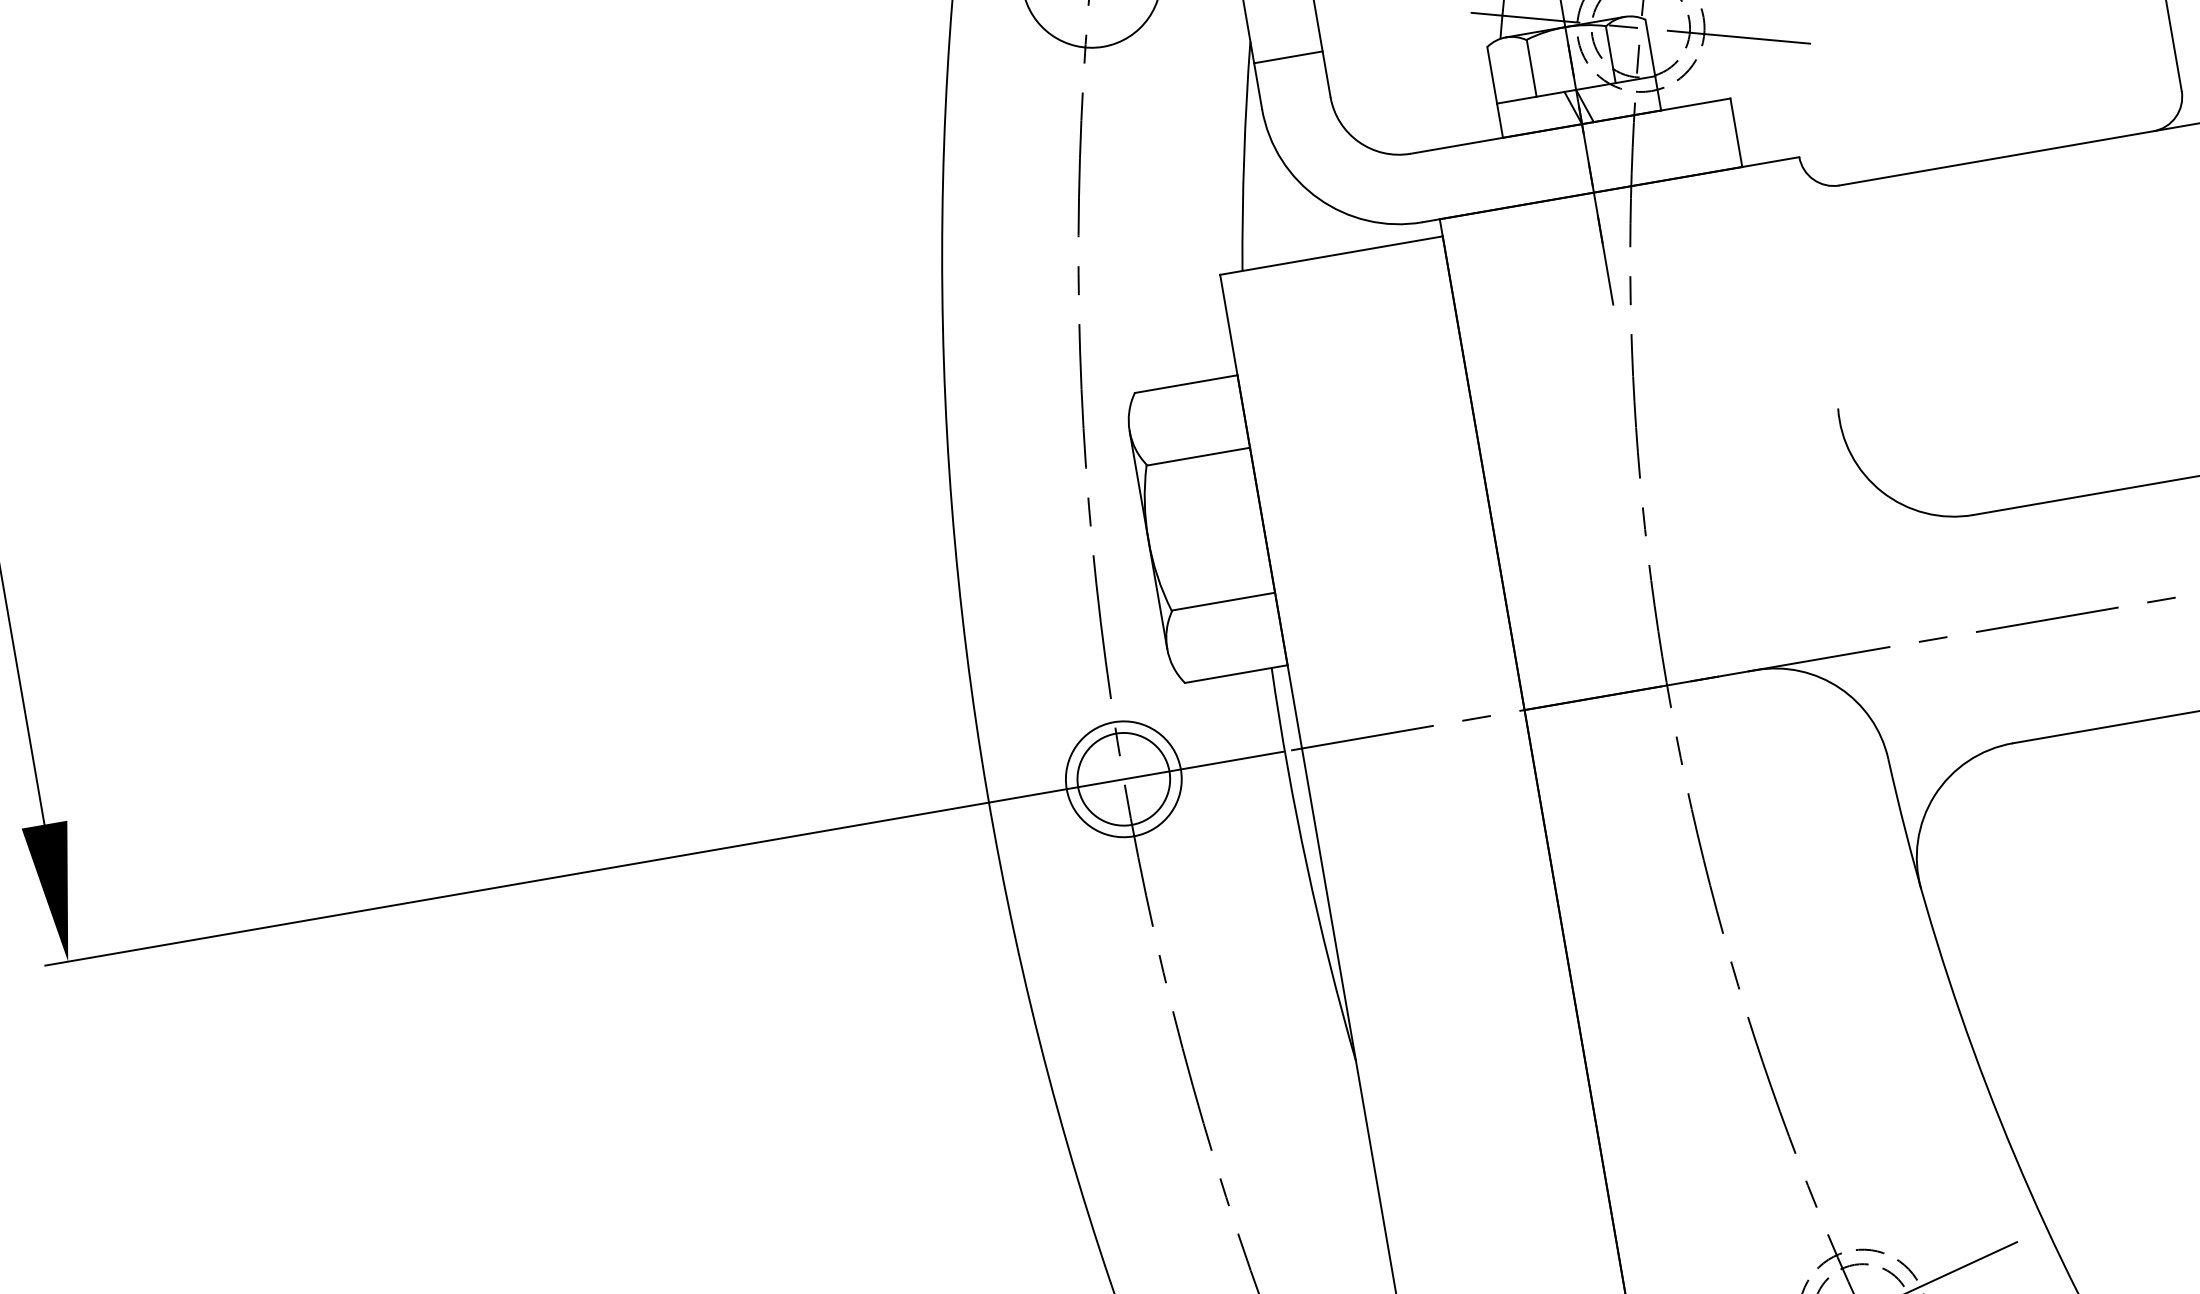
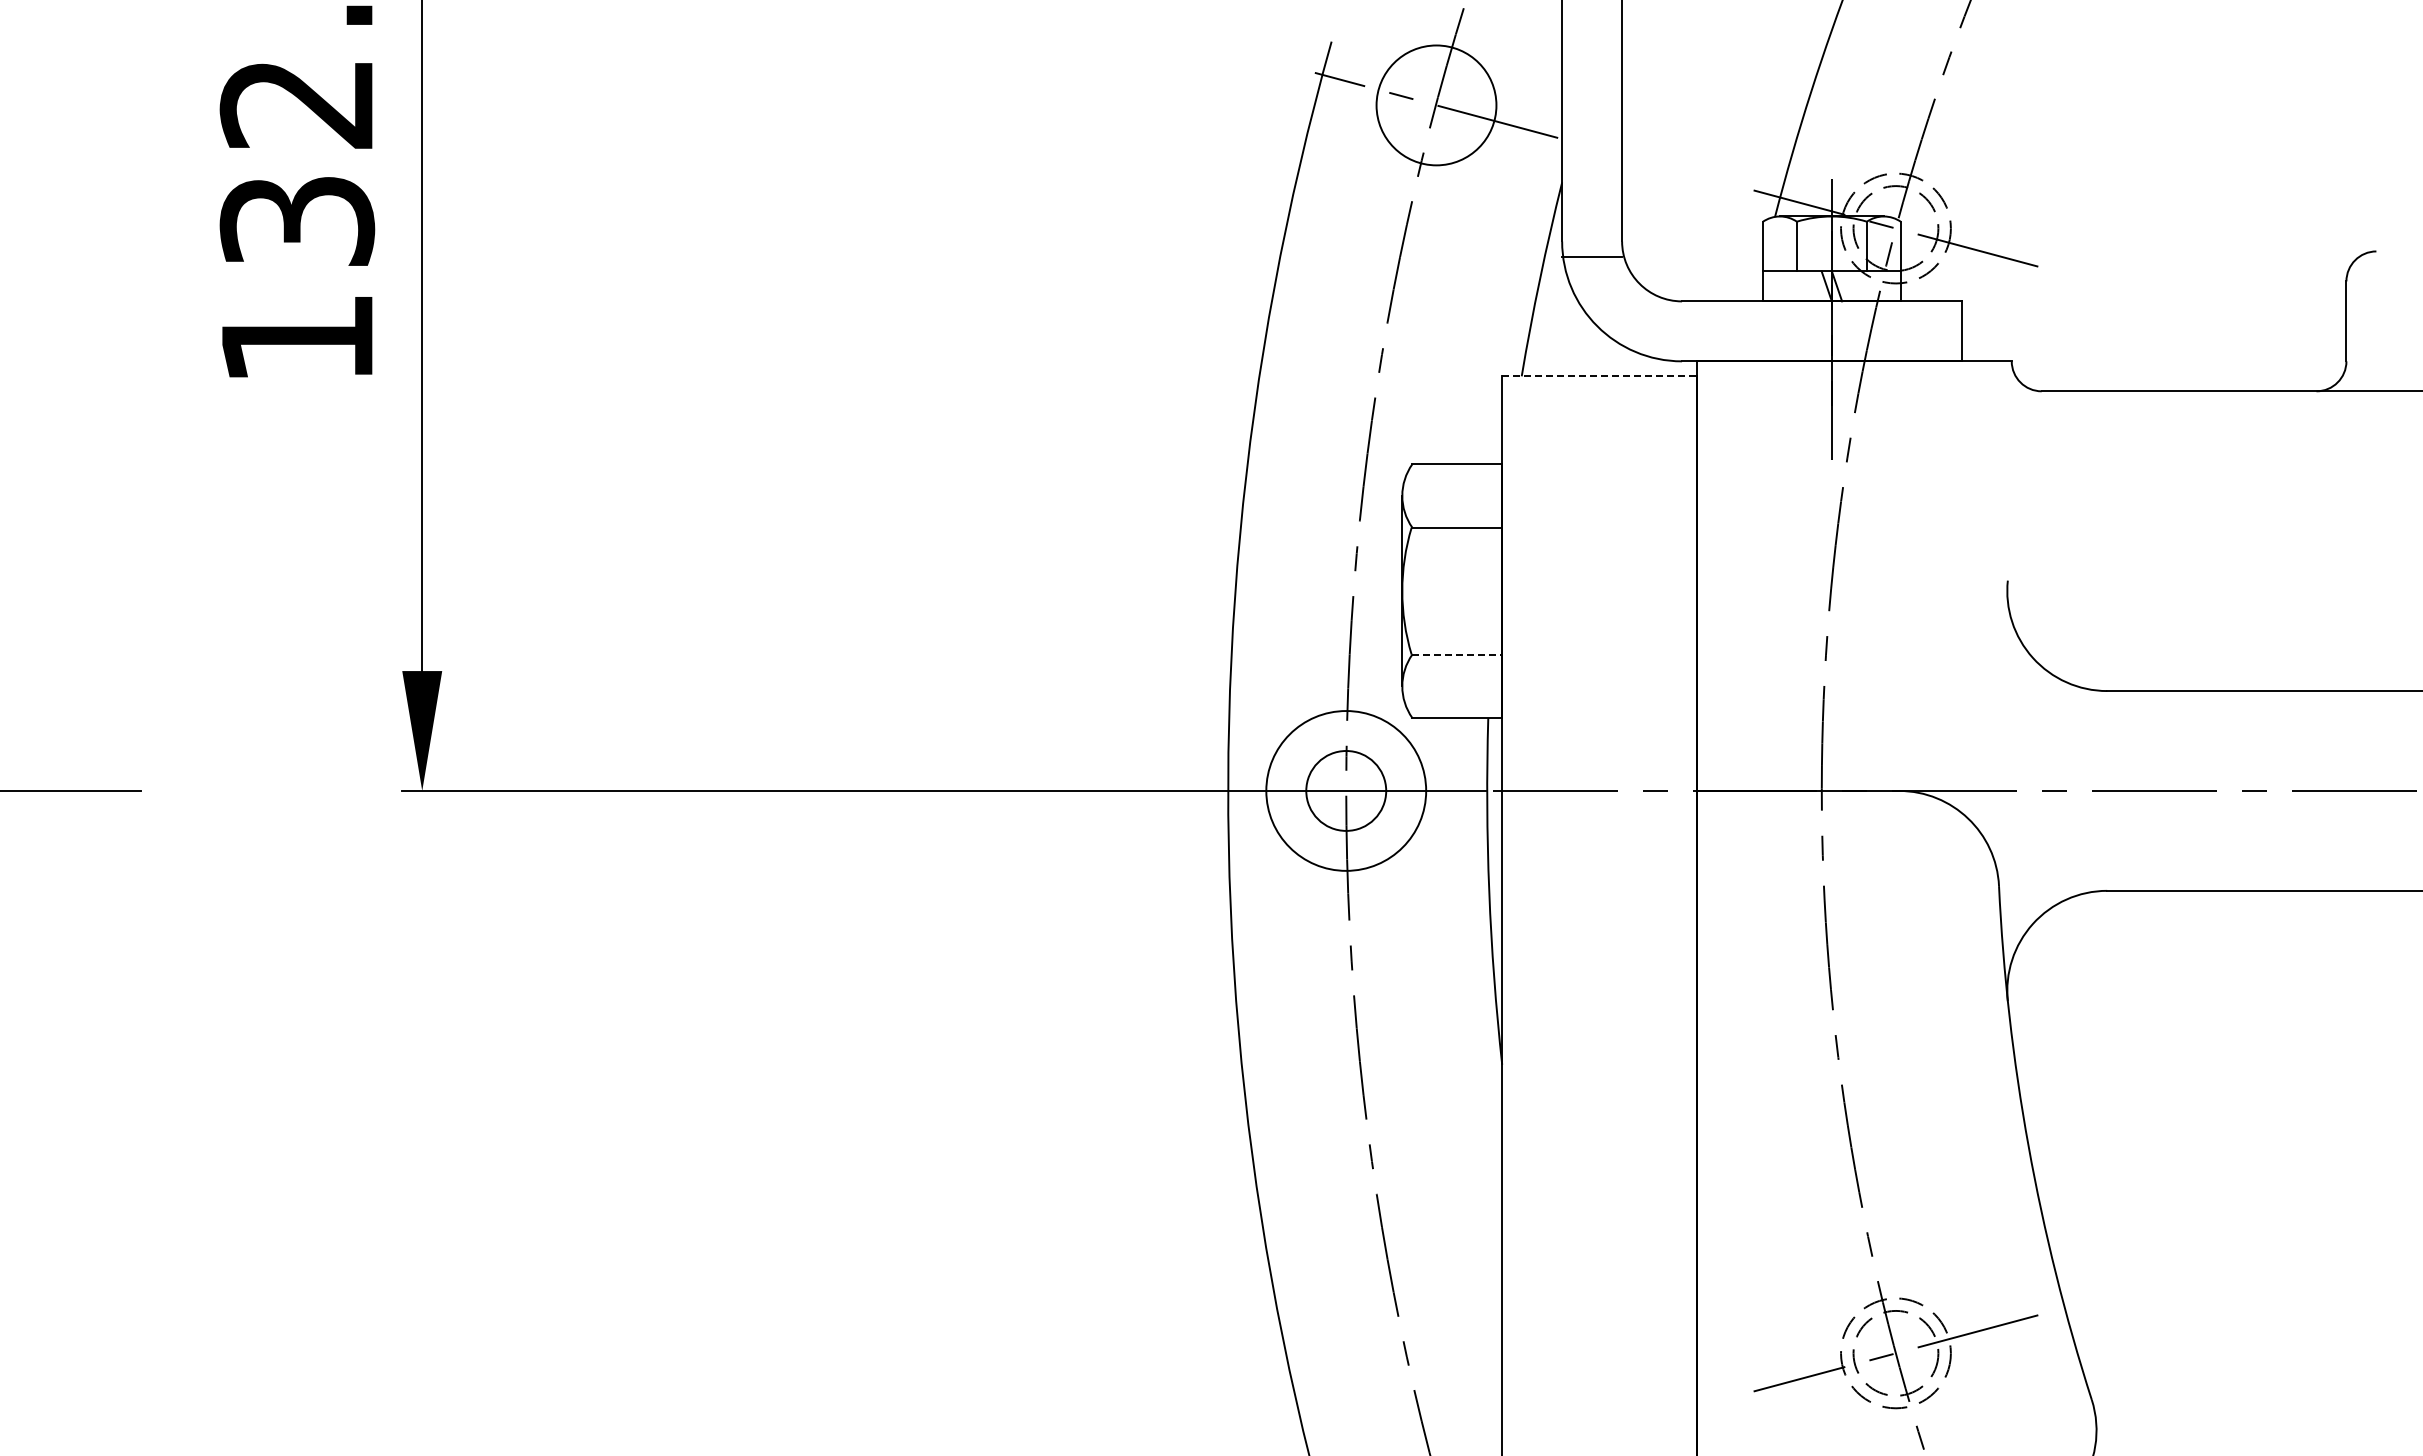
line: (1288, 57) -> (1592, 257), moved
line: (1332, 255) -> (1600, 376), solid -> dashed
line: (1223, 601) -> (1457, 654), solid -> dashed
circle: (1124, 778) -> (1346, 790), size x1.6

